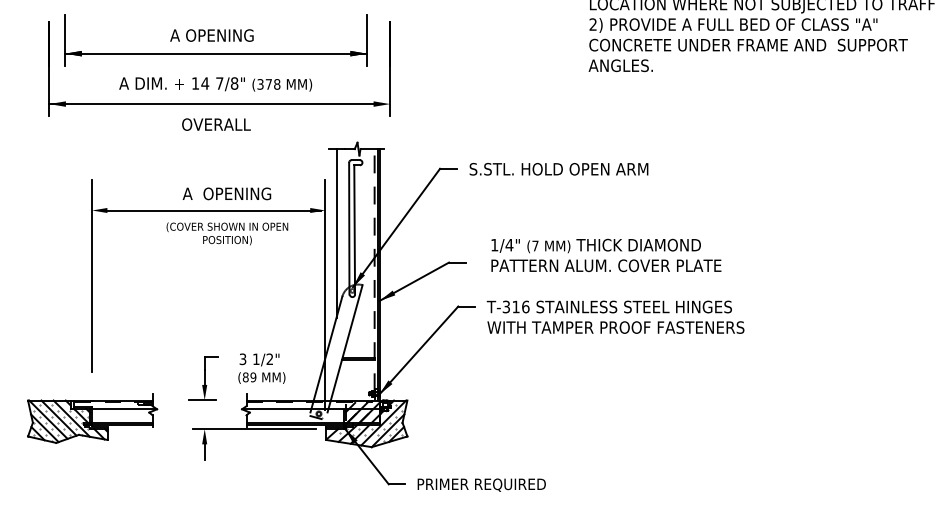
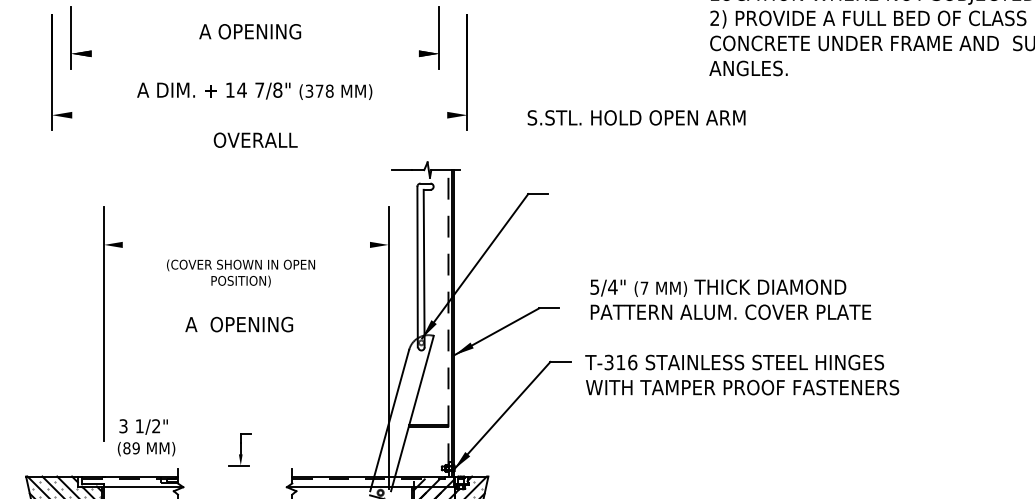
line: (215, 53) -> (254, 53), removed
line: (211, 104) -> (249, 115), removed
text: (558, 169) -> (636, 118), moved
text: (226, 193) -> (238, 324), moved
line: (214, 210) -> (253, 244), removed
text: (227, 233) -> (241, 272), moved
line: (336, 233) -> (402, 272), removed
text: (494, 245) -> (594, 287), 1/4" -> 5/4"
text: (261, 368) -> (146, 437), moved
part: (203, 378) -> (239, 449), size x0.6

